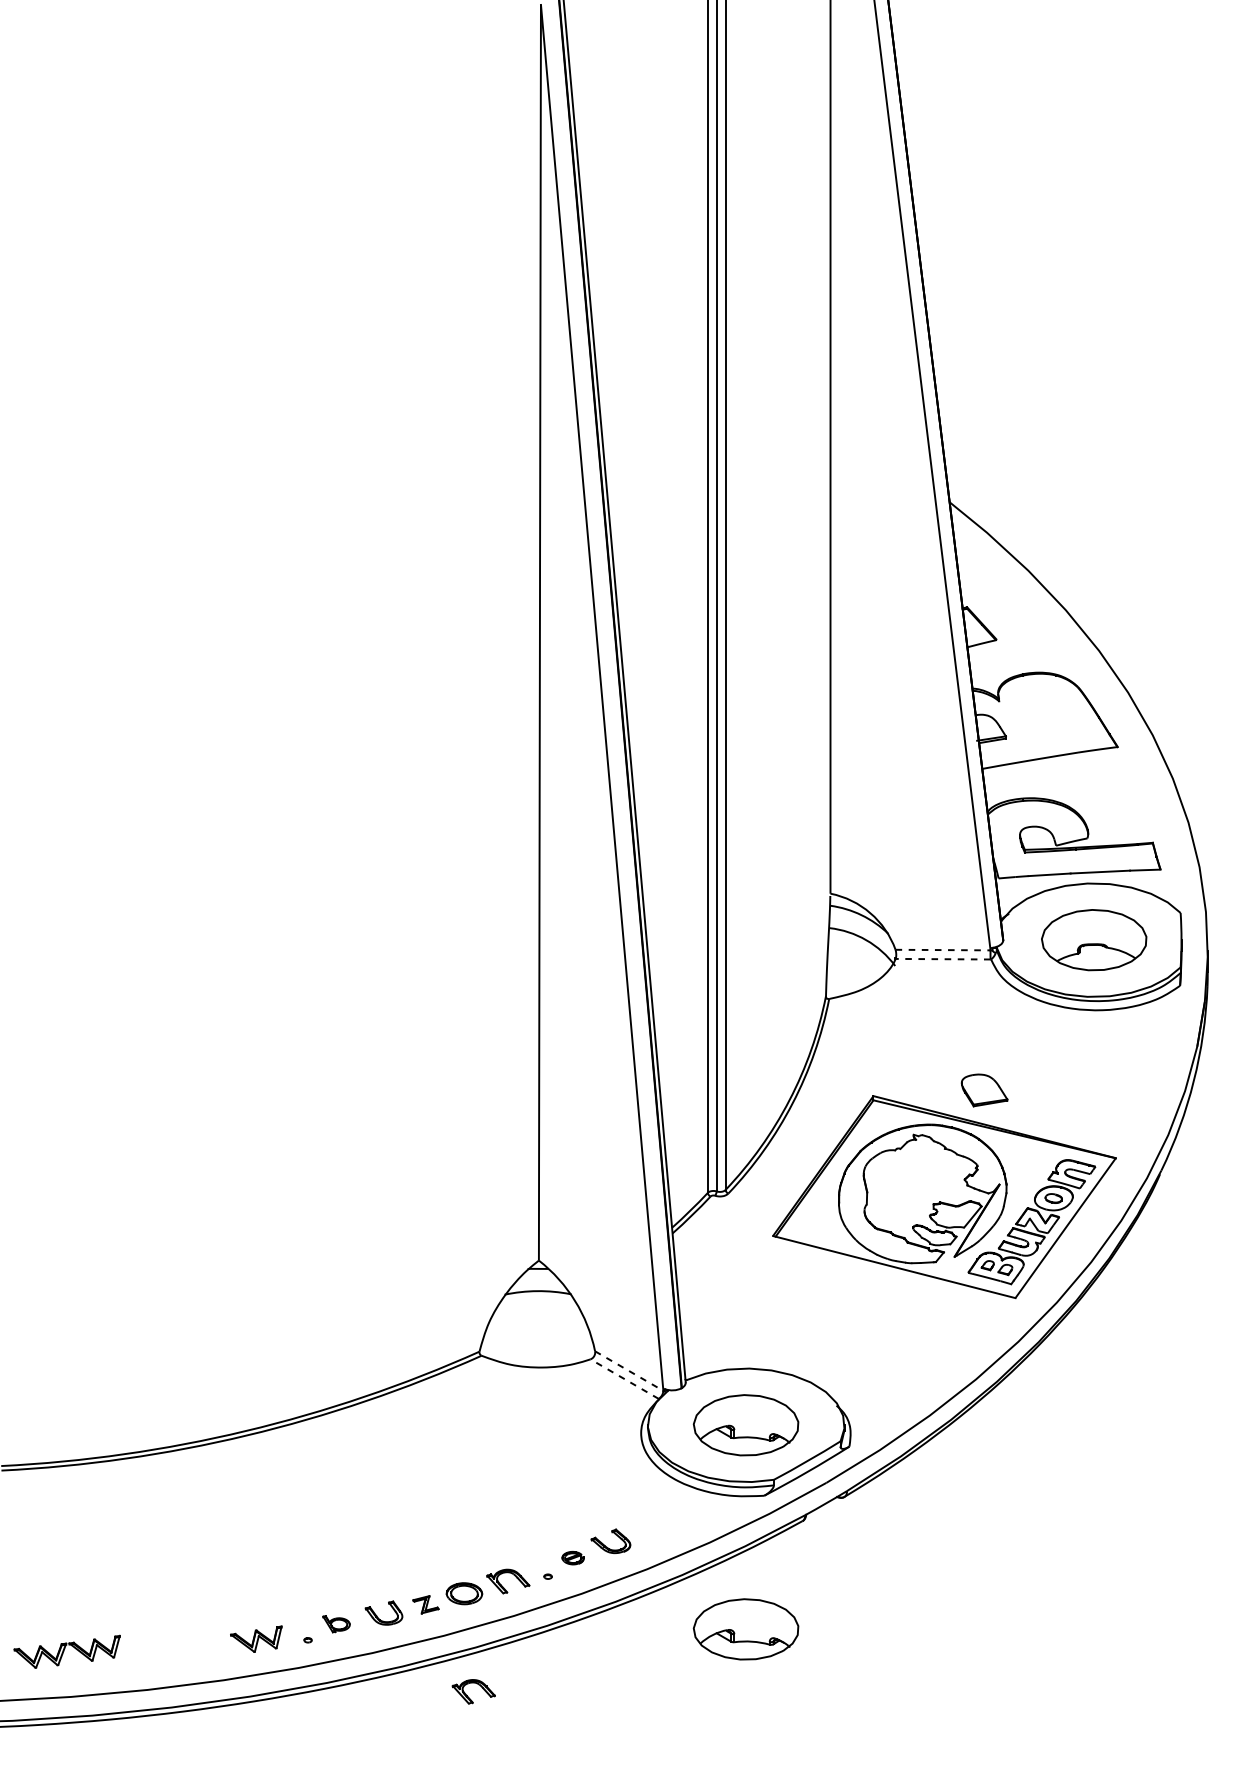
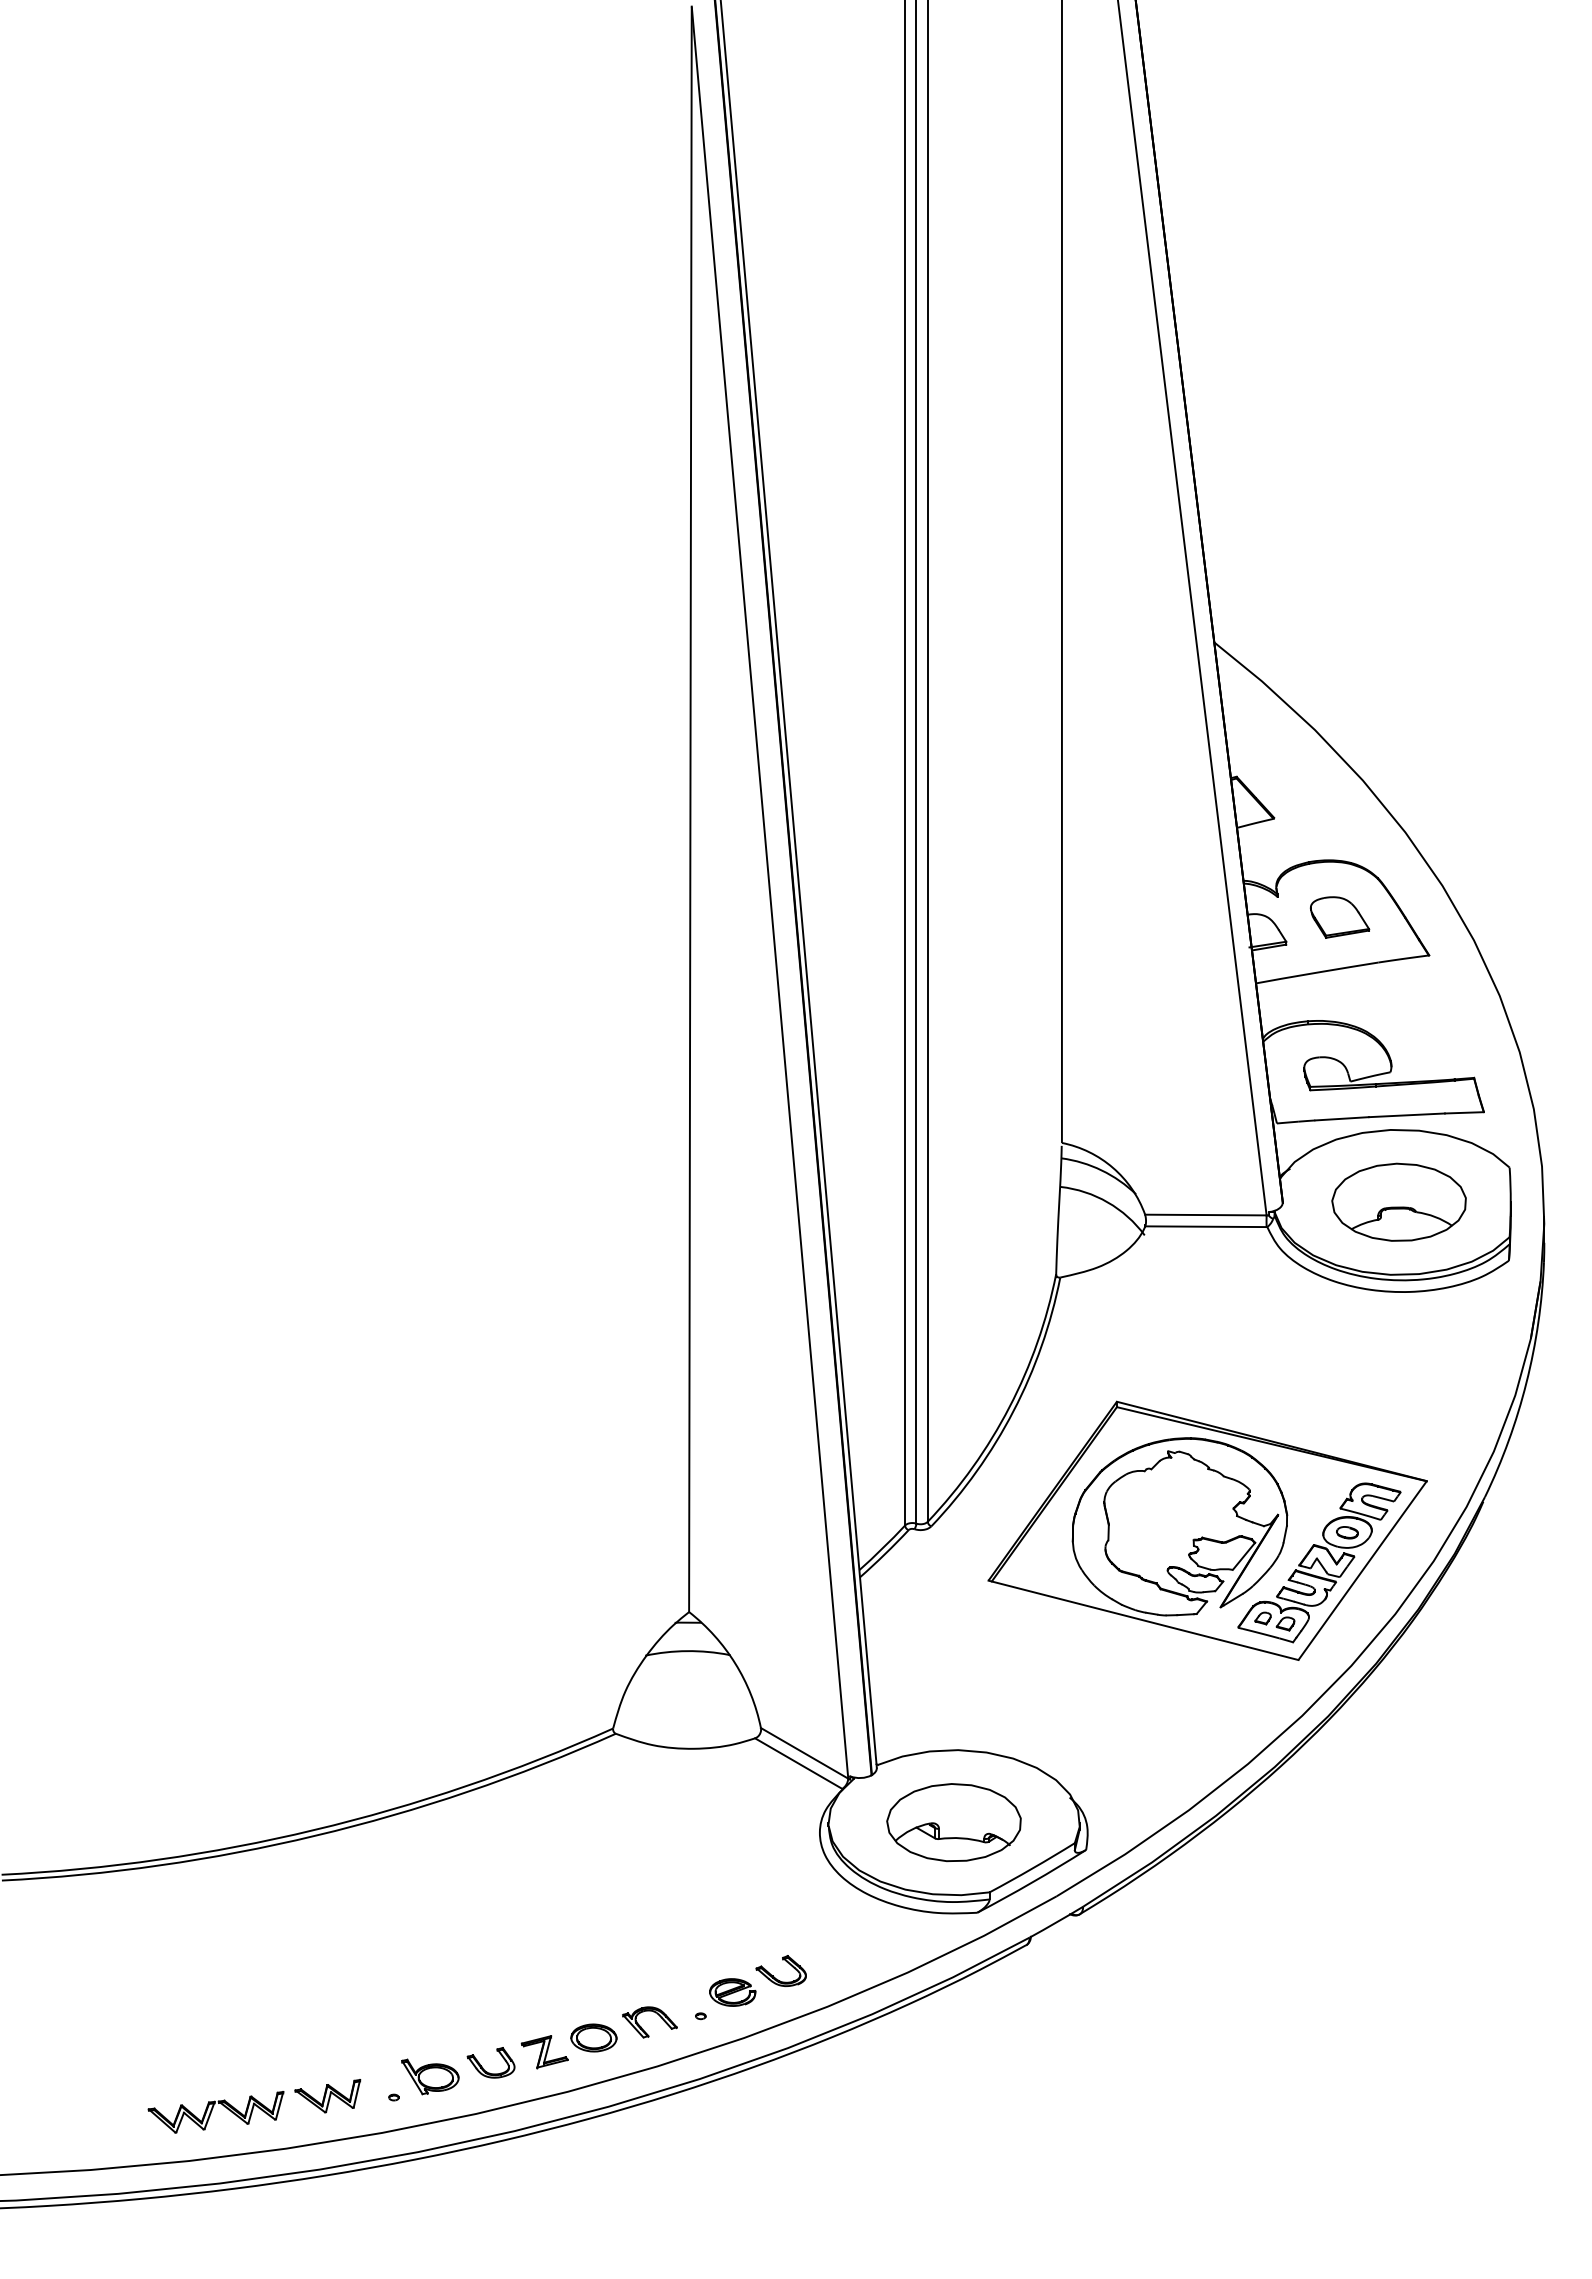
line: (942, 950) -> (1205, 1215), dashed -> solid
line: (942, 959) -> (1205, 1226), dashed -> solid
part: (984, 1090) -> (1339, 917), moved
line: (629, 1371) -> (805, 1753), dashed -> solid
line: (624, 1379) -> (798, 1763), dashed -> solid
part: (572, 1558) -> (732, 1992), size x1.67
part: (425, 1605) -> (544, 2052), size x1.43
part: (336, 1623) -> (430, 2076), size x1.67
part: (745, 1629) -> (953, 2083), removed
part: (66, 1651) -> (215, 2112), moved
part: (467, 1694) -> (597, 2167), removed

